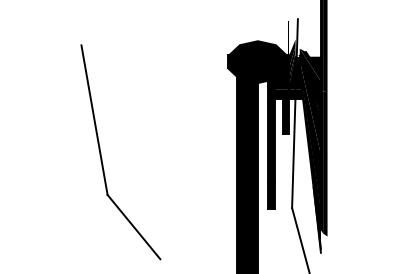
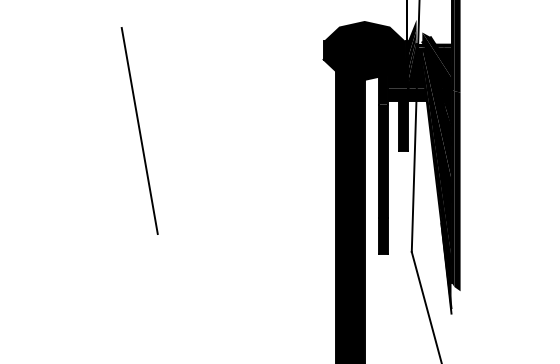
line: (133, 226) -> (193, 277), removed

